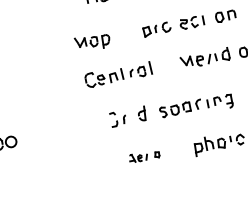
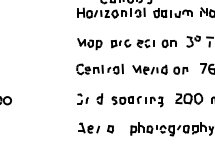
part: (92, 43) -> (89, 44), moved
part: (117, 75) -> (99, 69), moved
part: (143, 155) -> (95, 127), size x1.67

